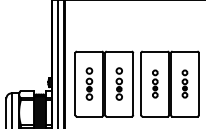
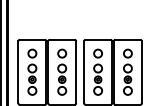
part: (89, 83) -> (32, 71), size x1.43
part: (119, 83) -> (62, 71), size x1.43
part: (155, 83) -> (98, 71), size x1.67
part: (184, 83) -> (127, 71), size x1.67

